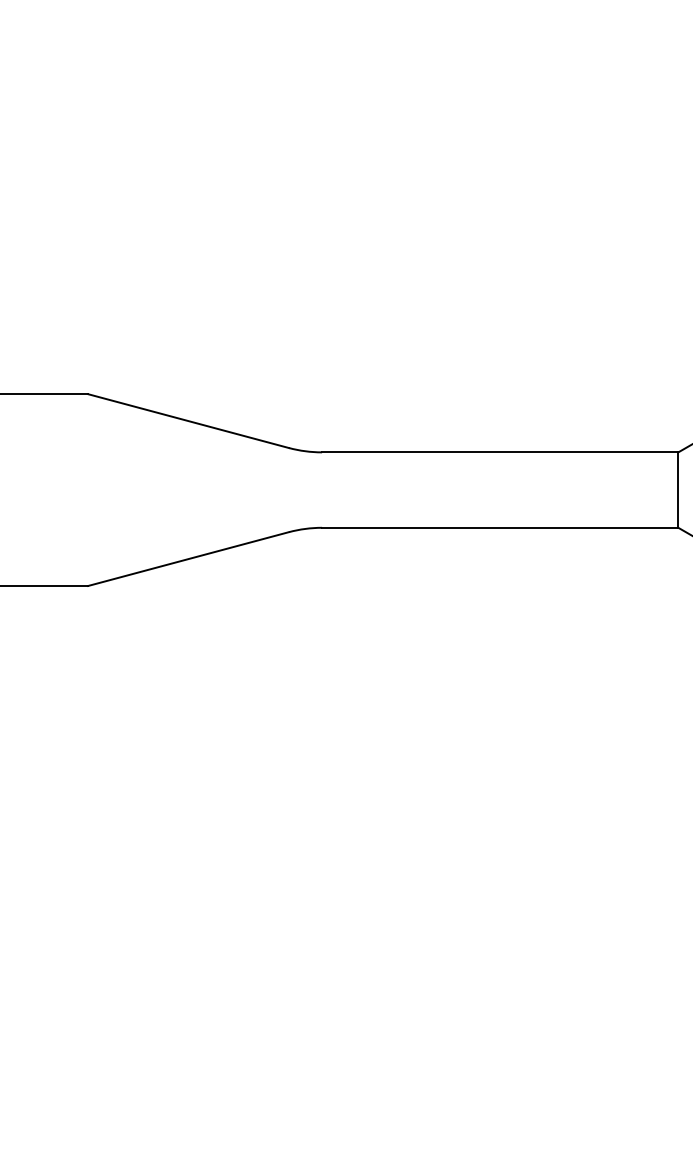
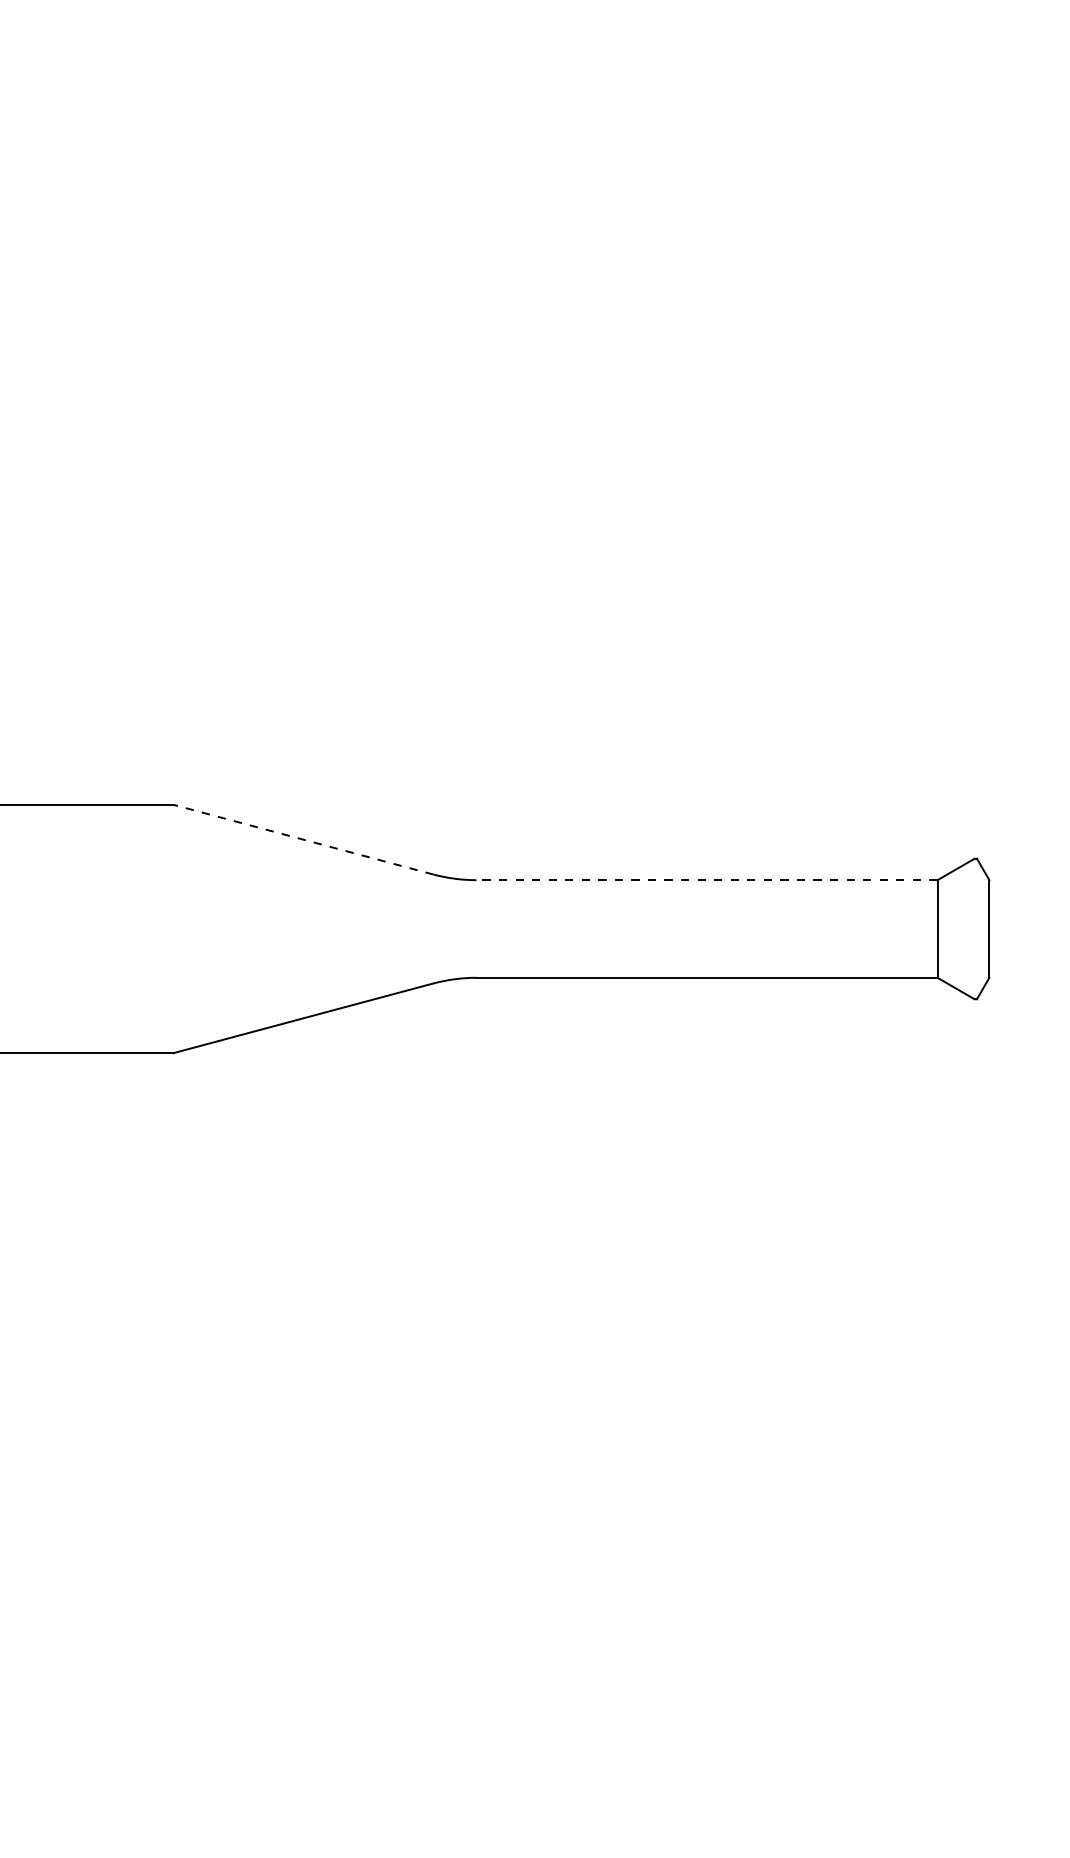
line: (188, 420) -> (303, 839), solid -> dashed
line: (499, 452) -> (706, 880), solid -> dashed

